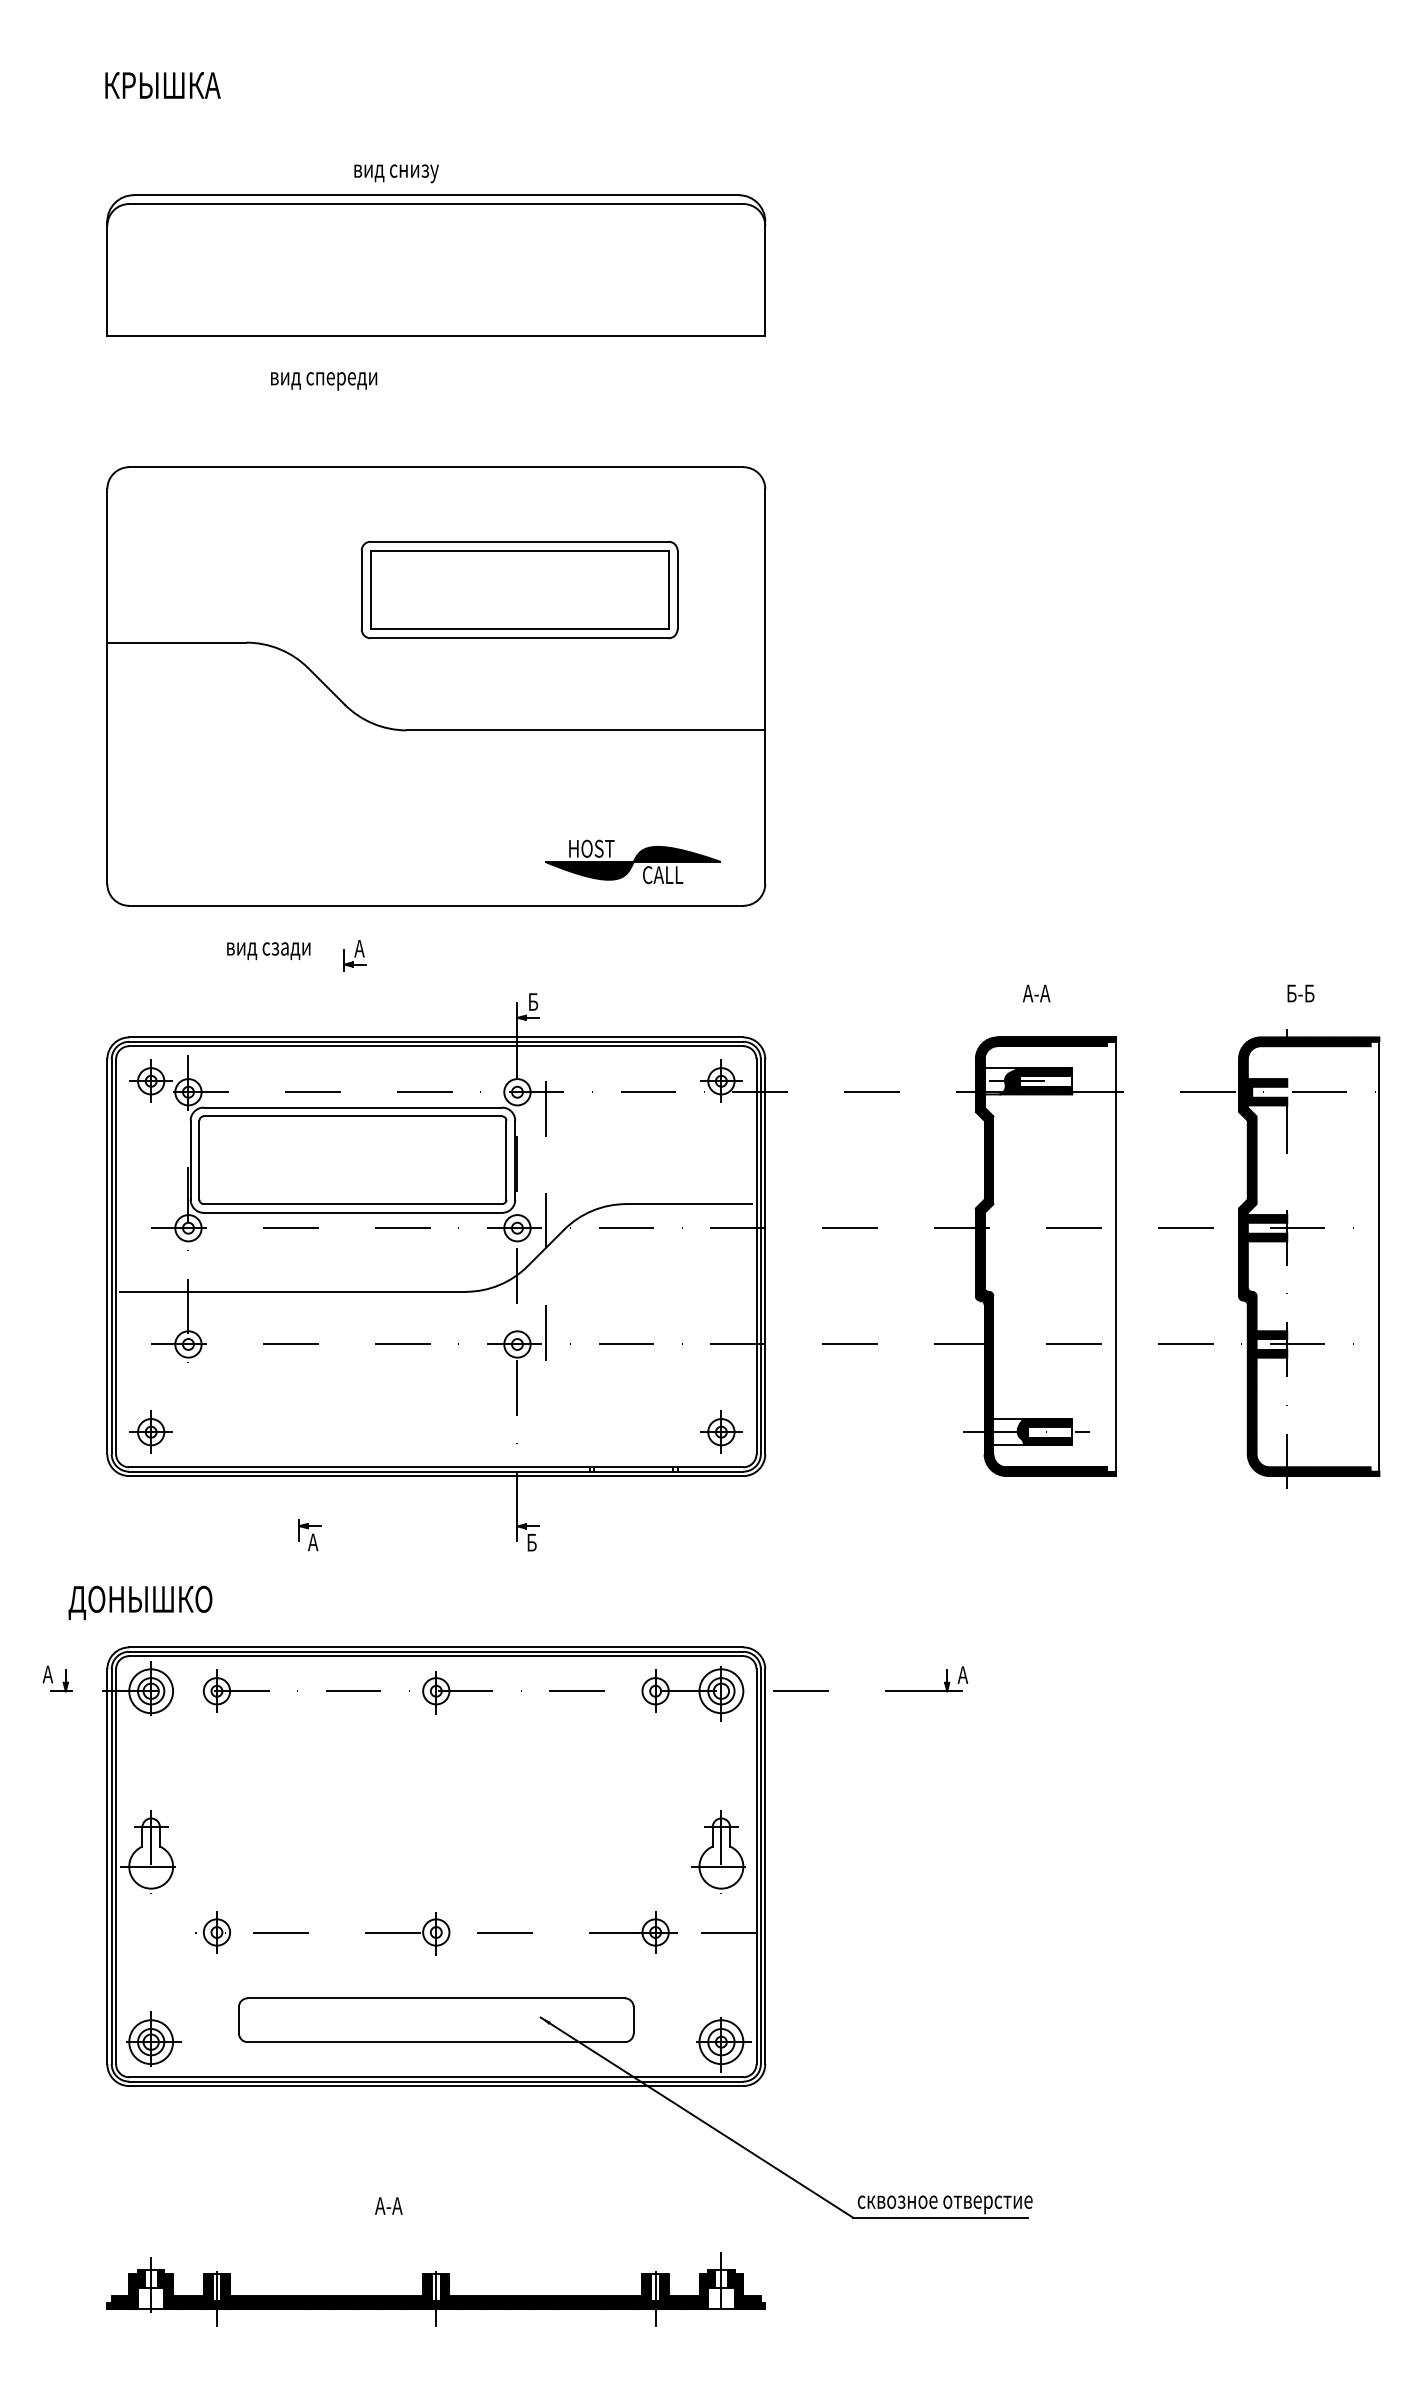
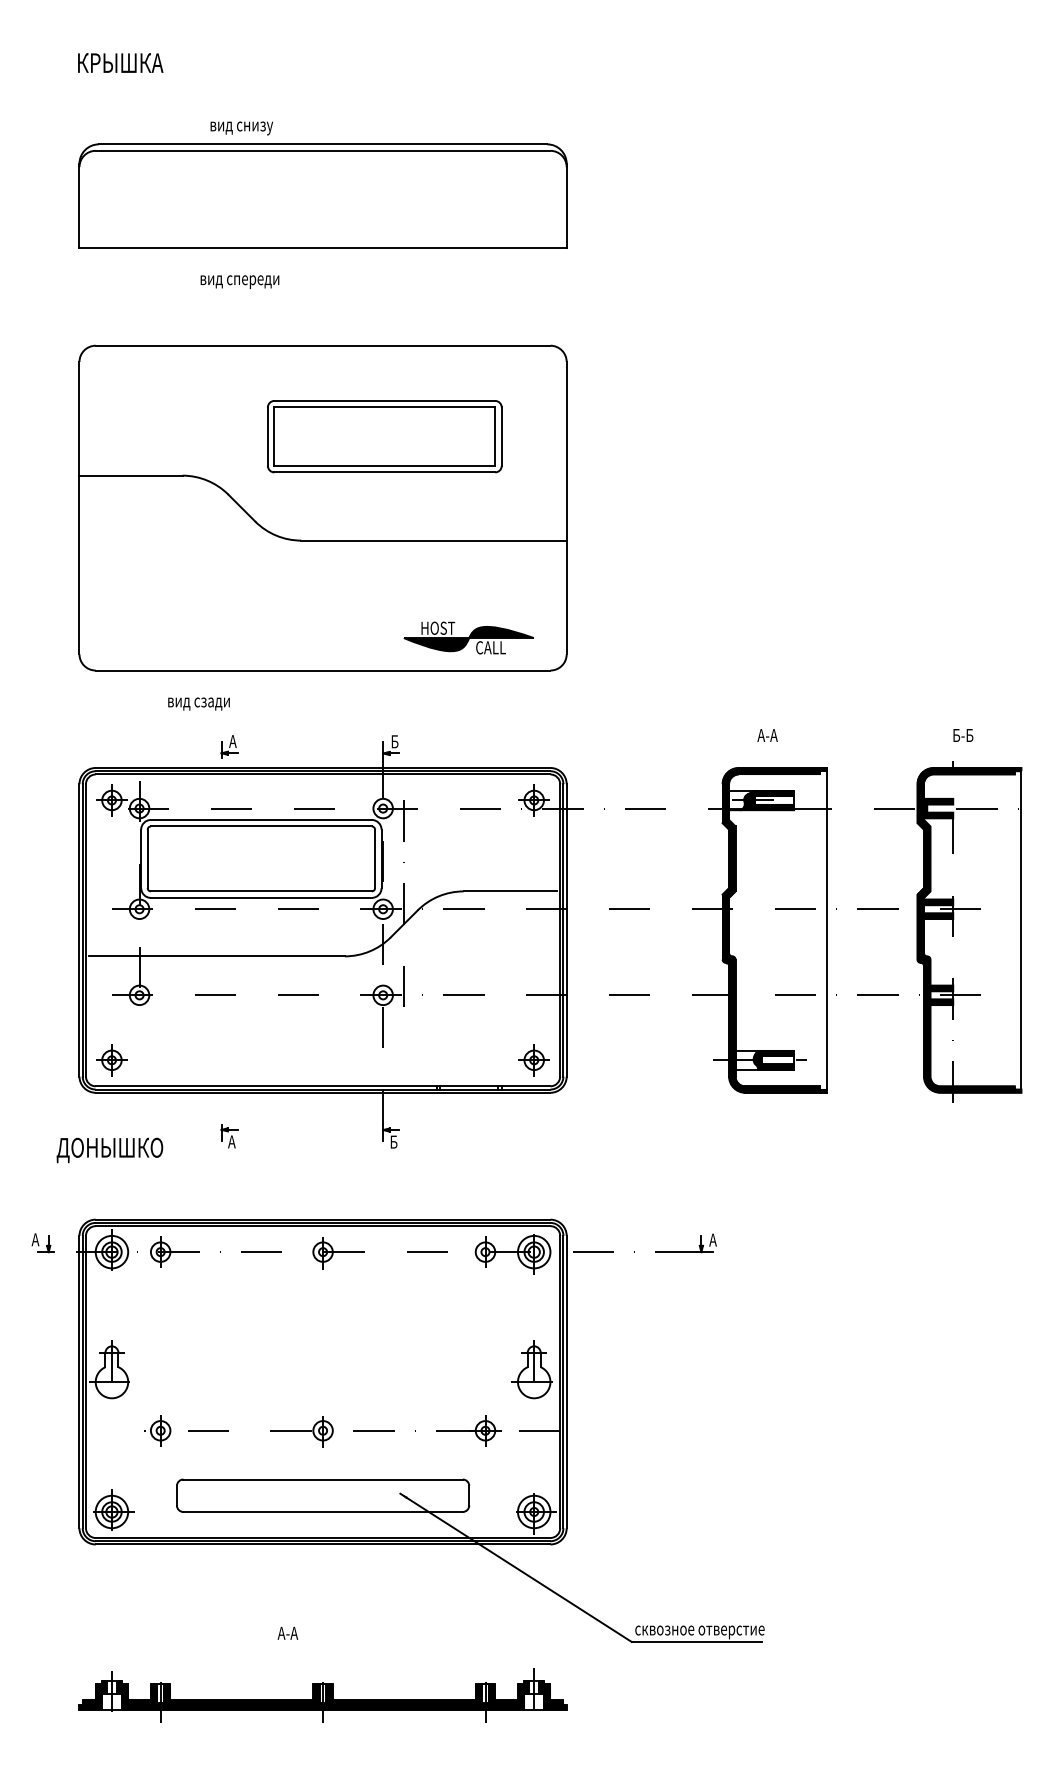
text: (396, 173) -> (241, 128), moved
part: (354, 955) -> (229, 746), moved
text: (140, 1602) -> (109, 1150), moved

